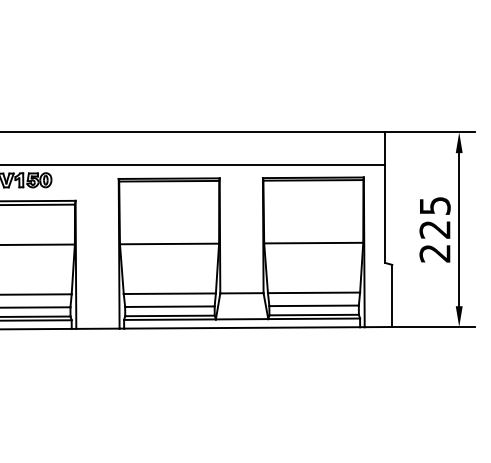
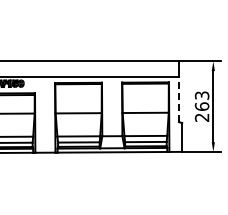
line: (386, 214) -> (179, 99), solid -> dashed
text: (433, 216) -> (201, 100), 225 -> 263

